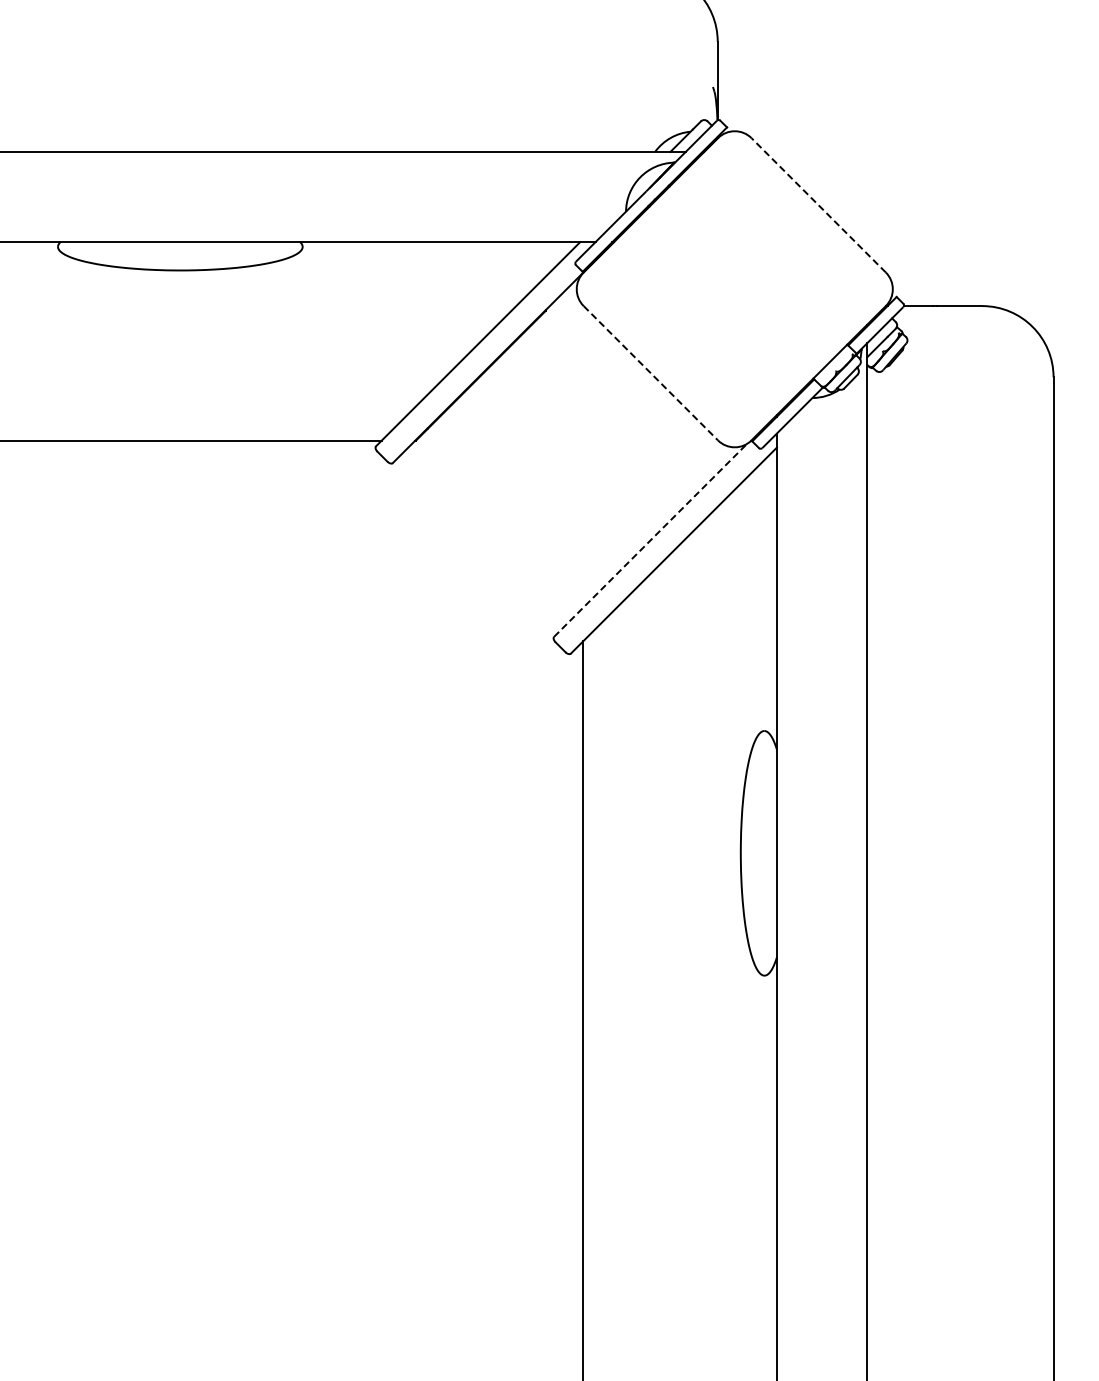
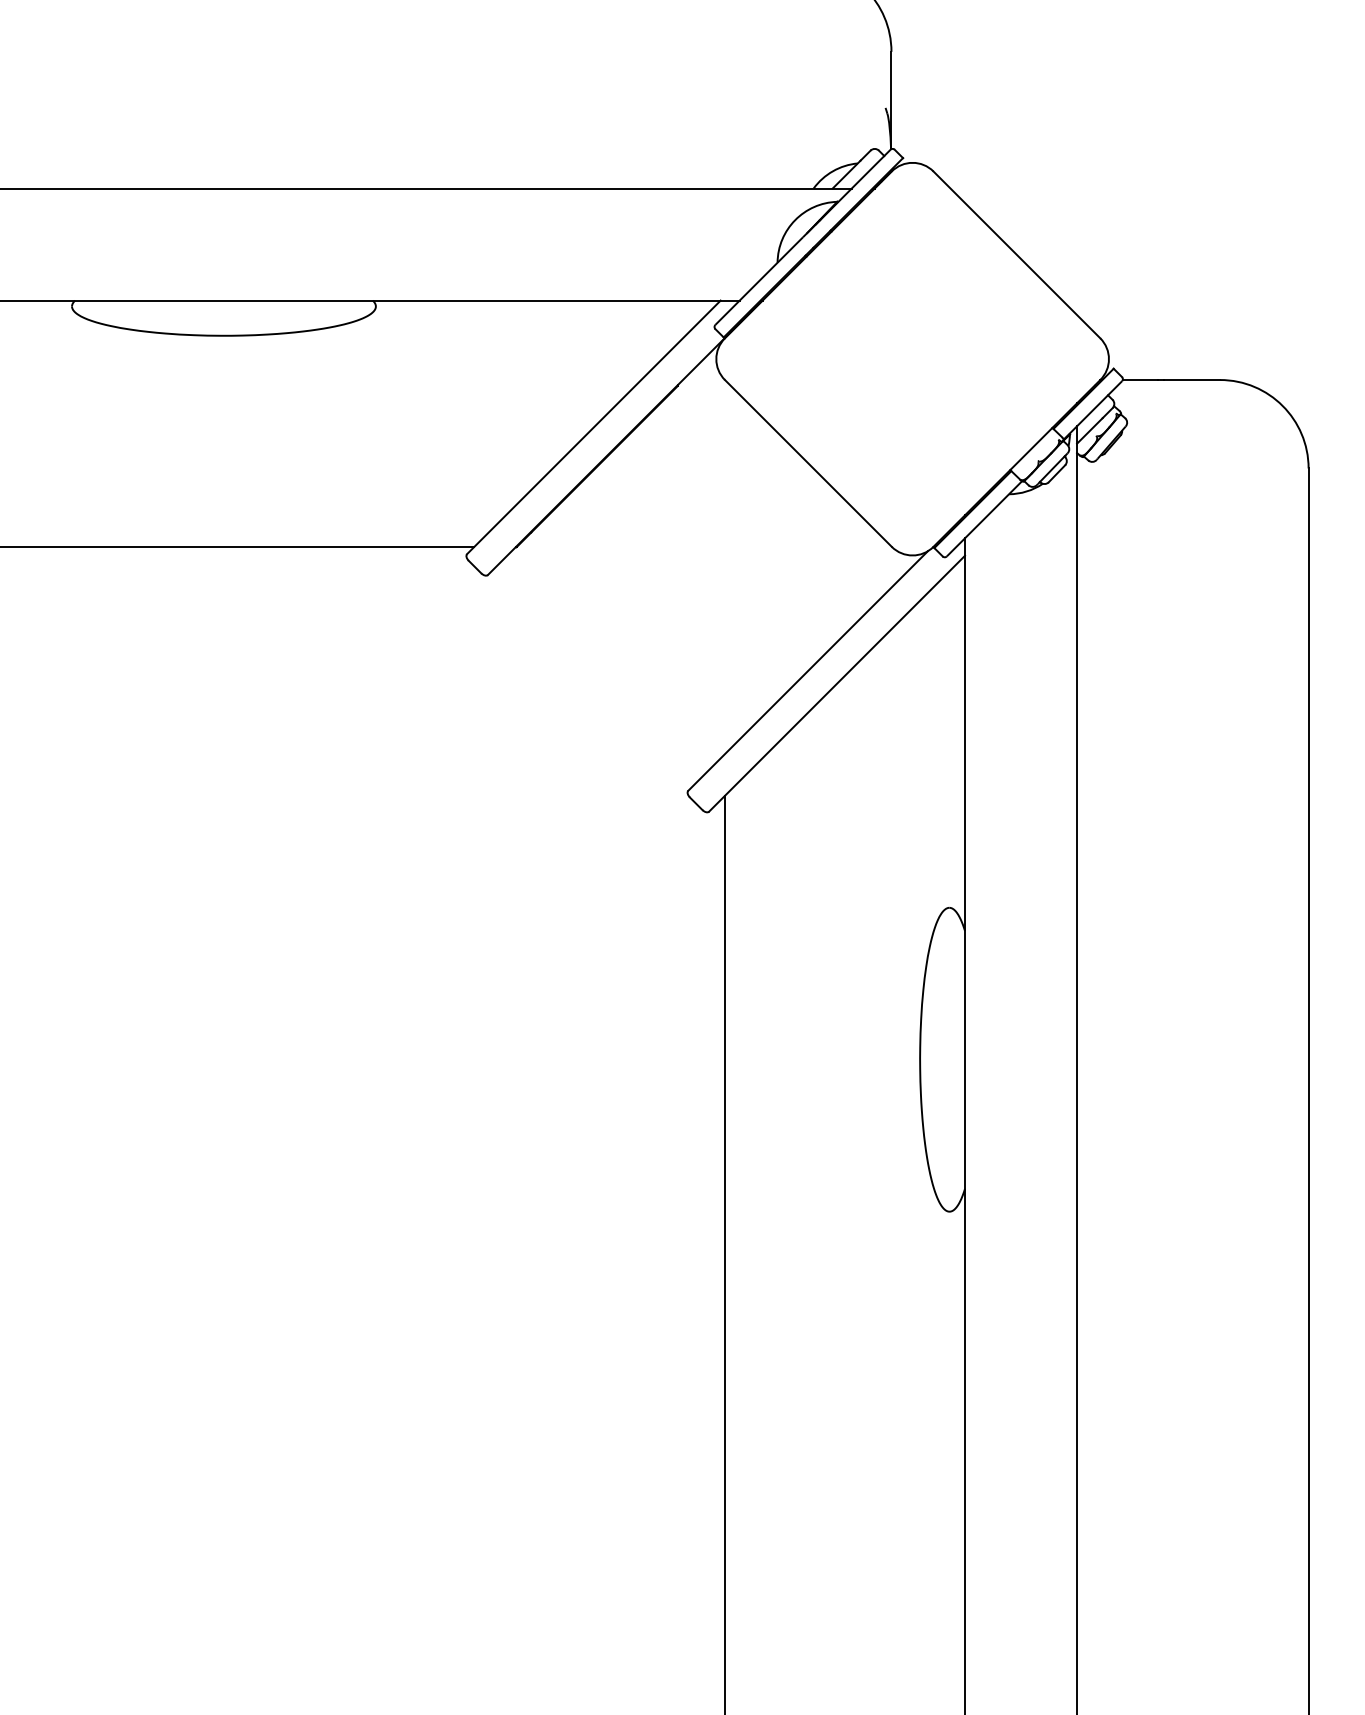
line: (818, 205) -> (1016, 255), dashed -> solid
line: (650, 373) -> (807, 463), dashed -> solid
line: (650, 540) -> (807, 671), dashed -> solid

